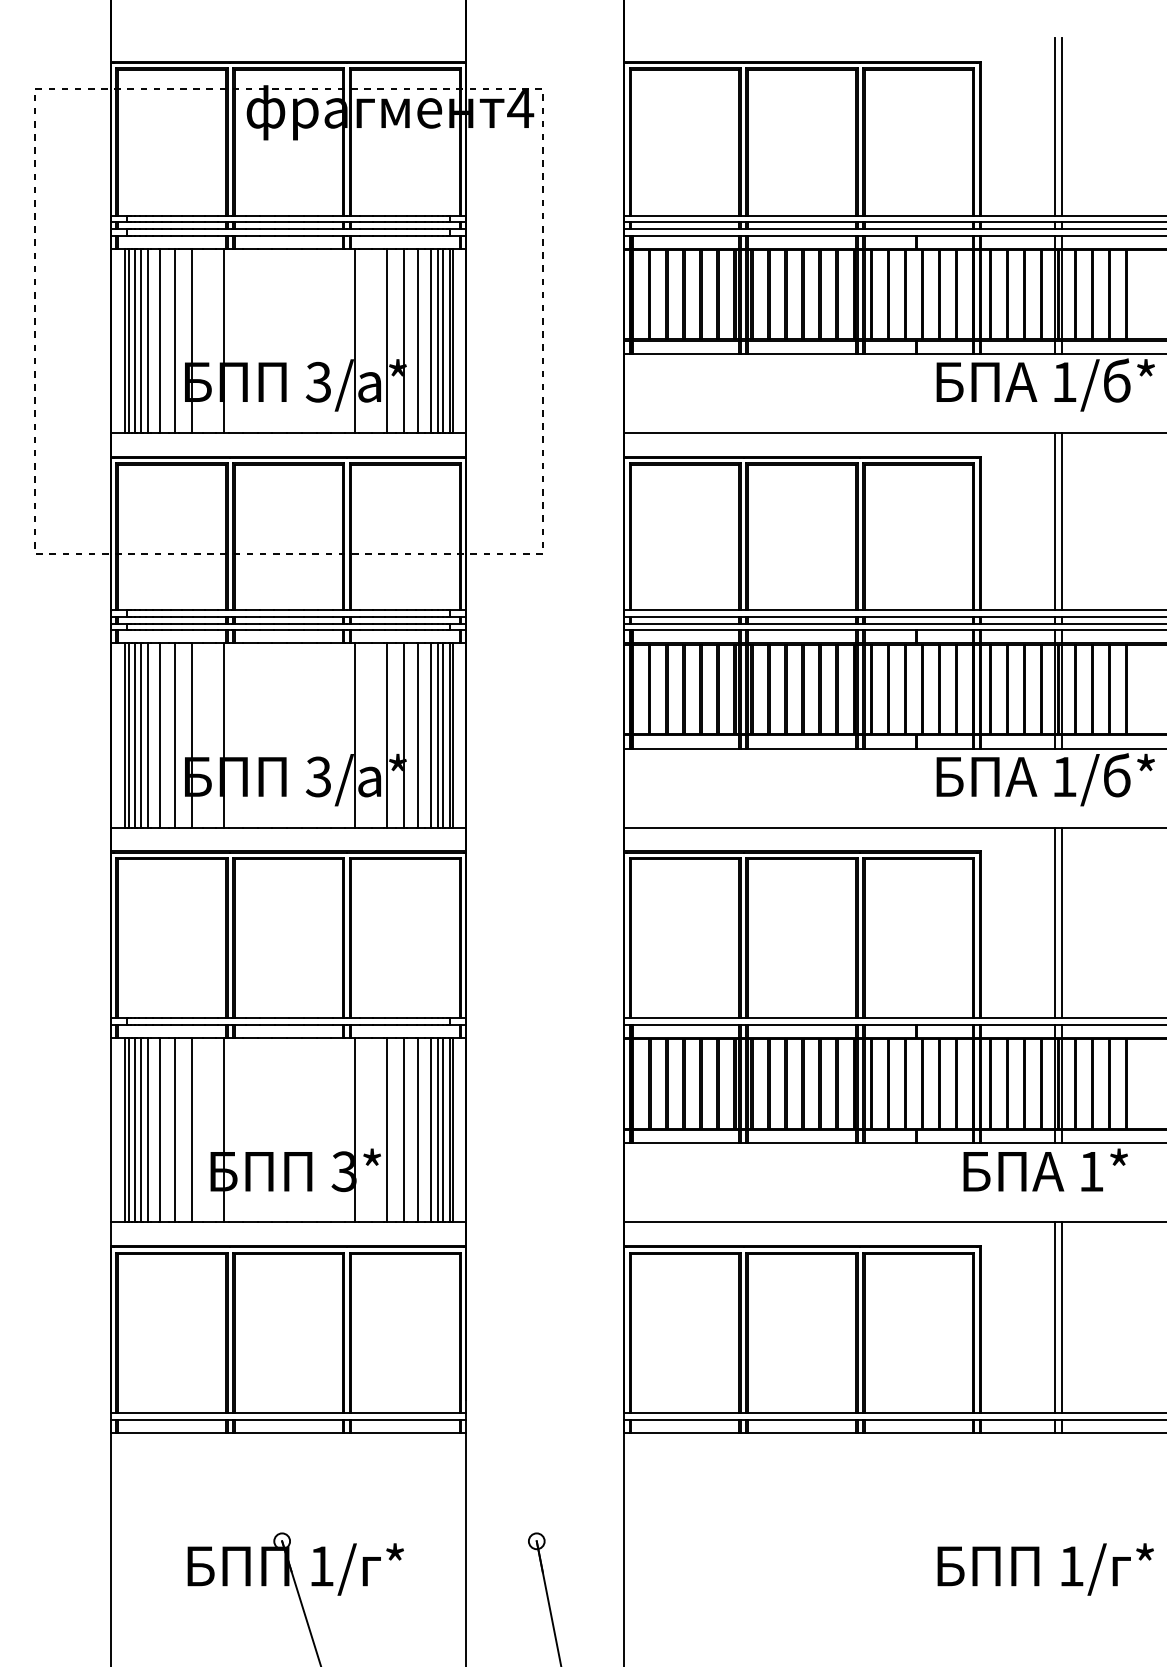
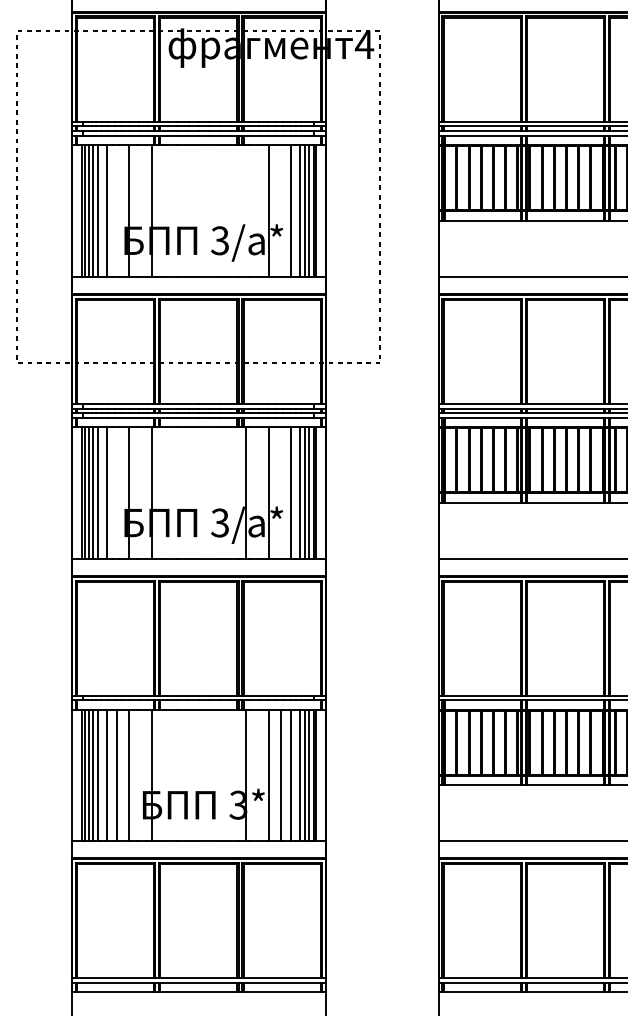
line: (175, 340) -> (117, 210), removed
line: (354, 340) -> (245, 210), removed
line: (403, 340) -> (280, 210), removed
line: (175, 735) -> (117, 493), removed
line: (403, 735) -> (280, 493), removed

